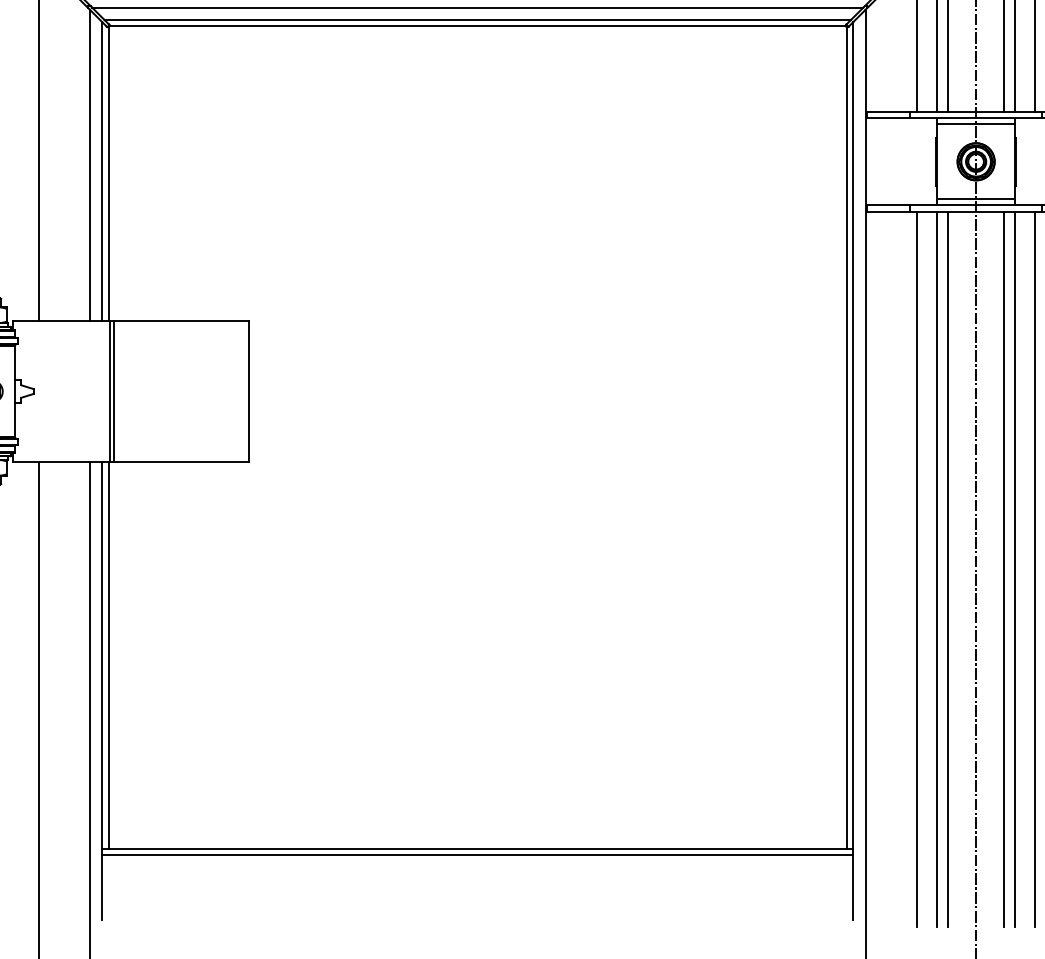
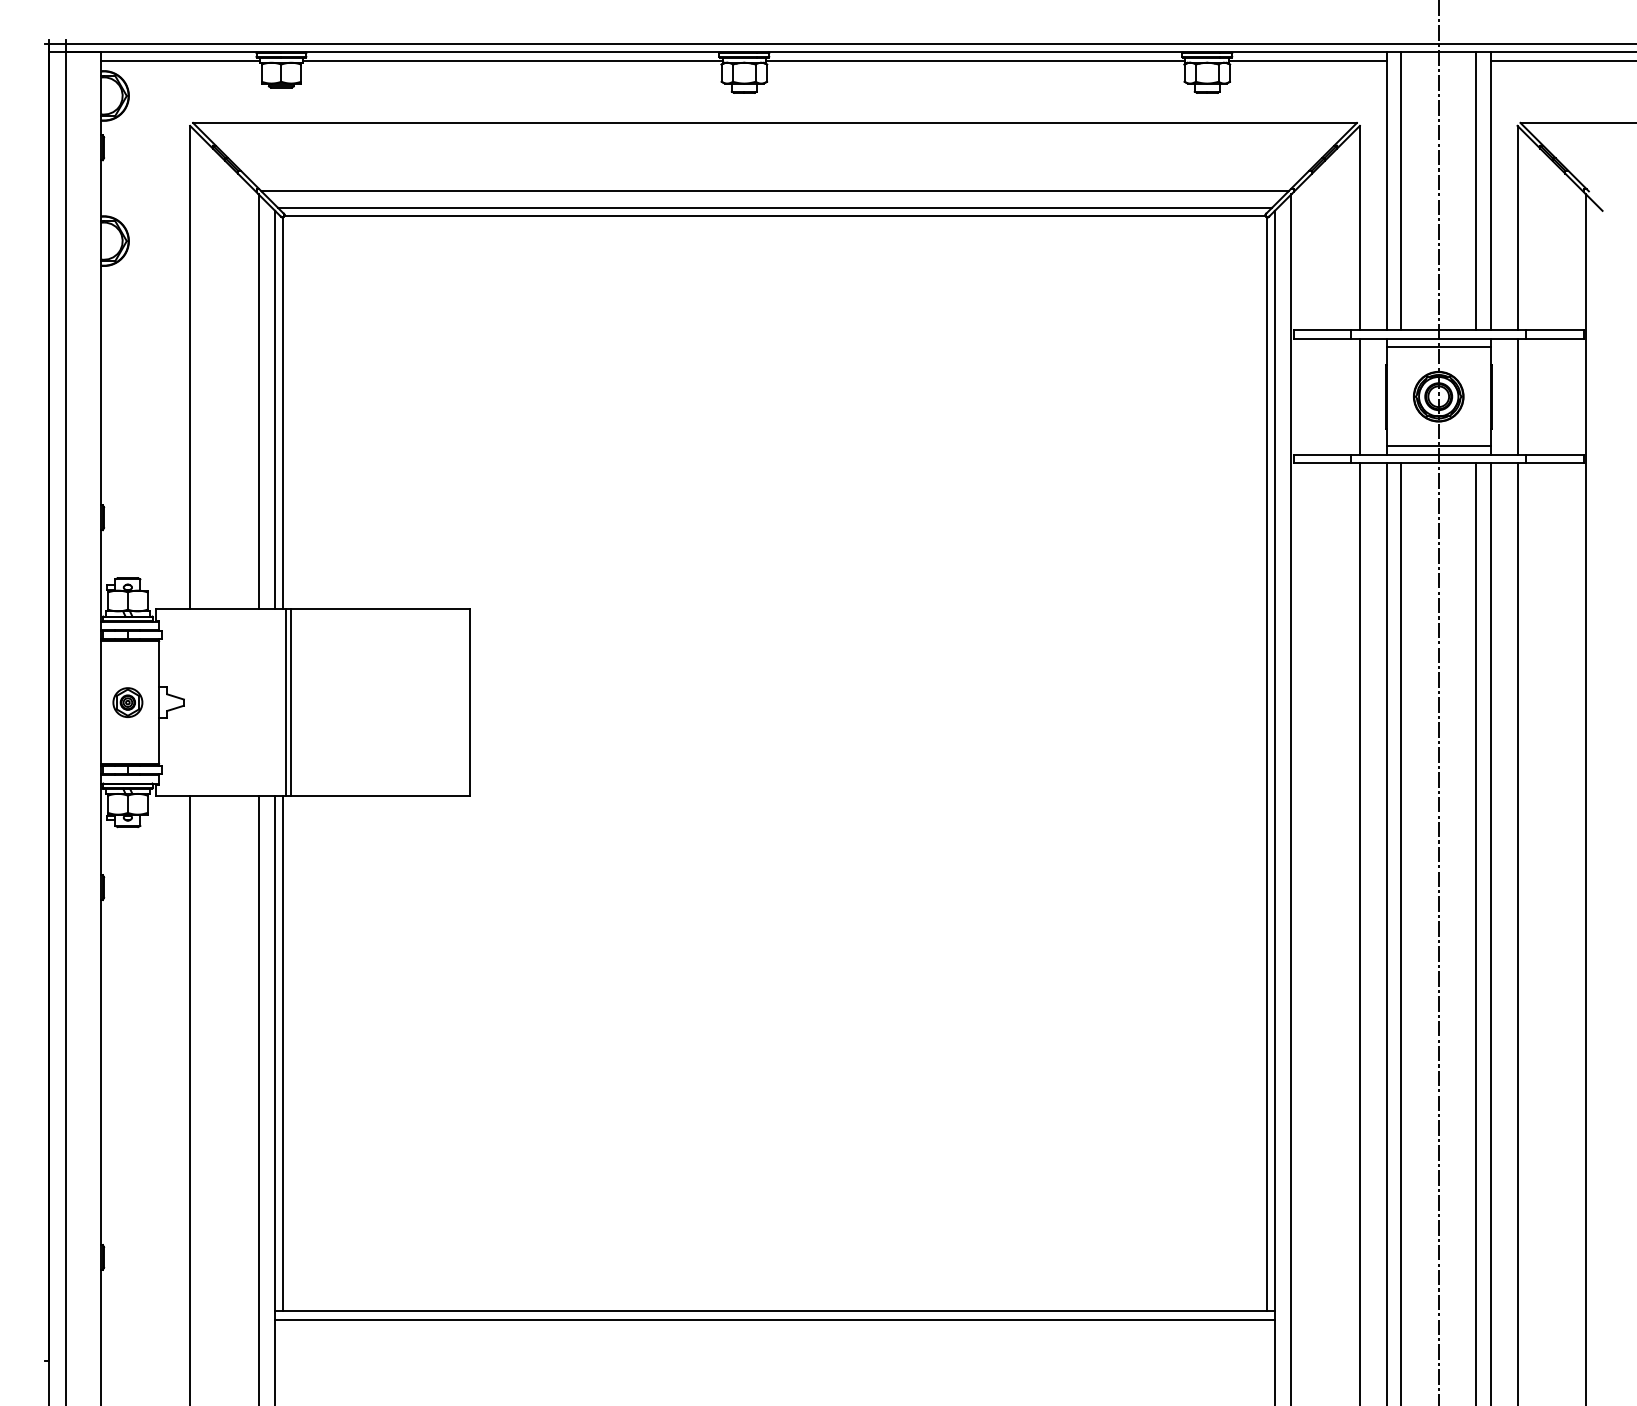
line: (916, 161) -> (1359, 396), added
line: (1035, 161) -> (1517, 396), added

